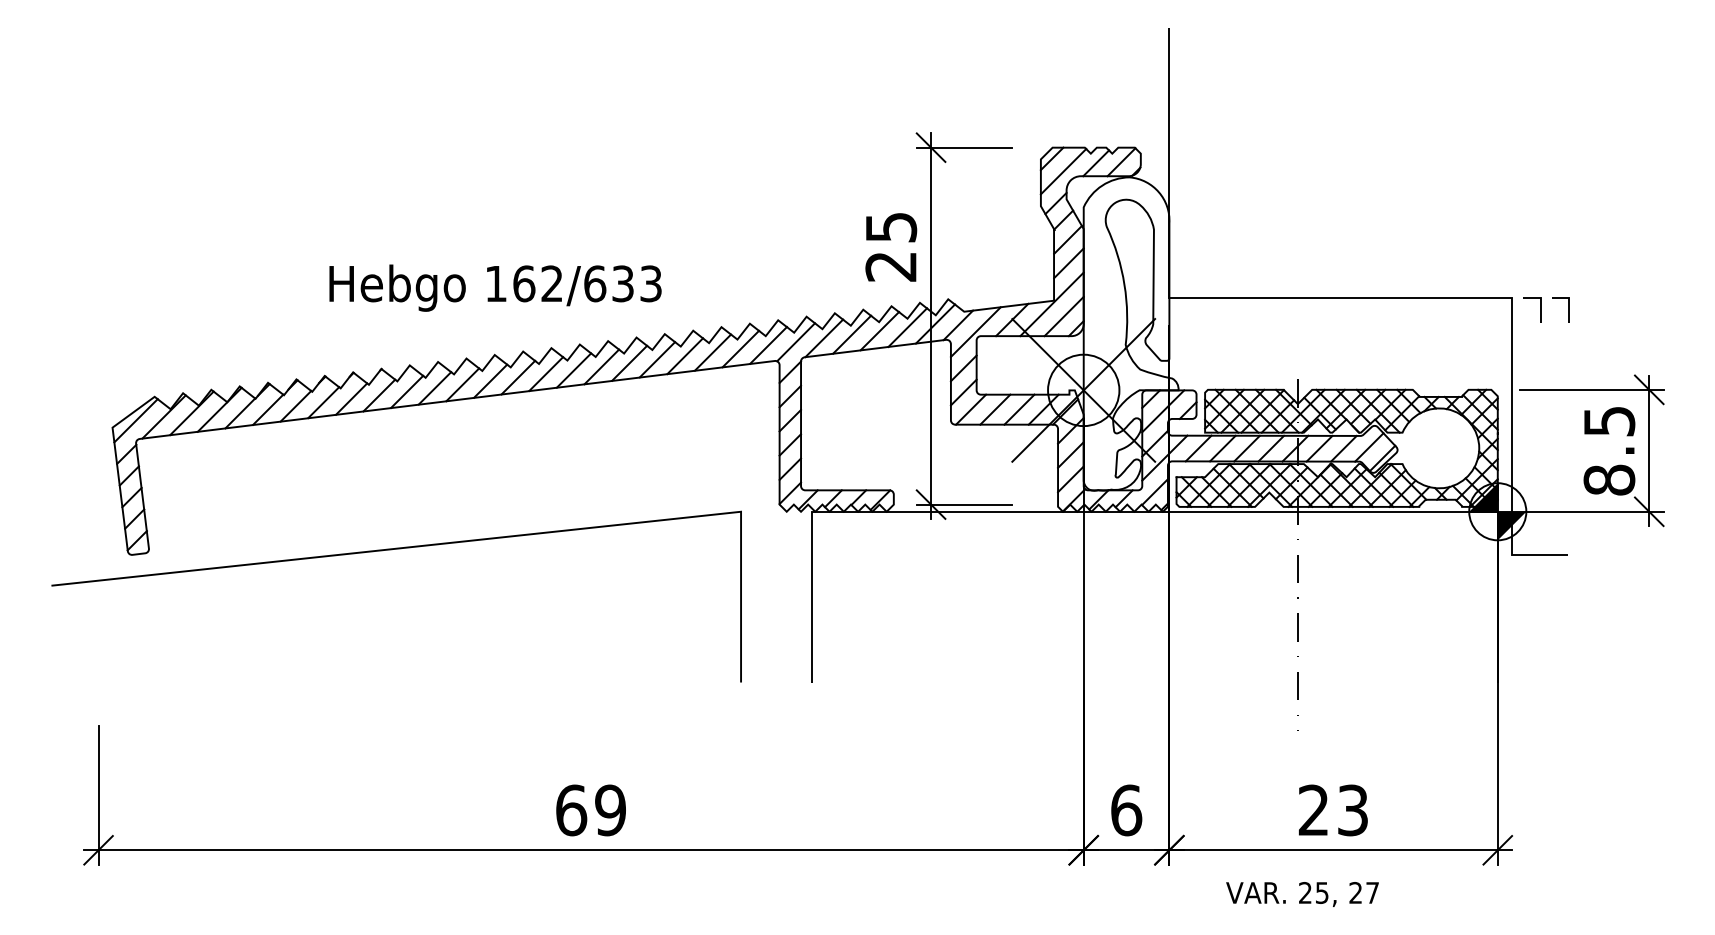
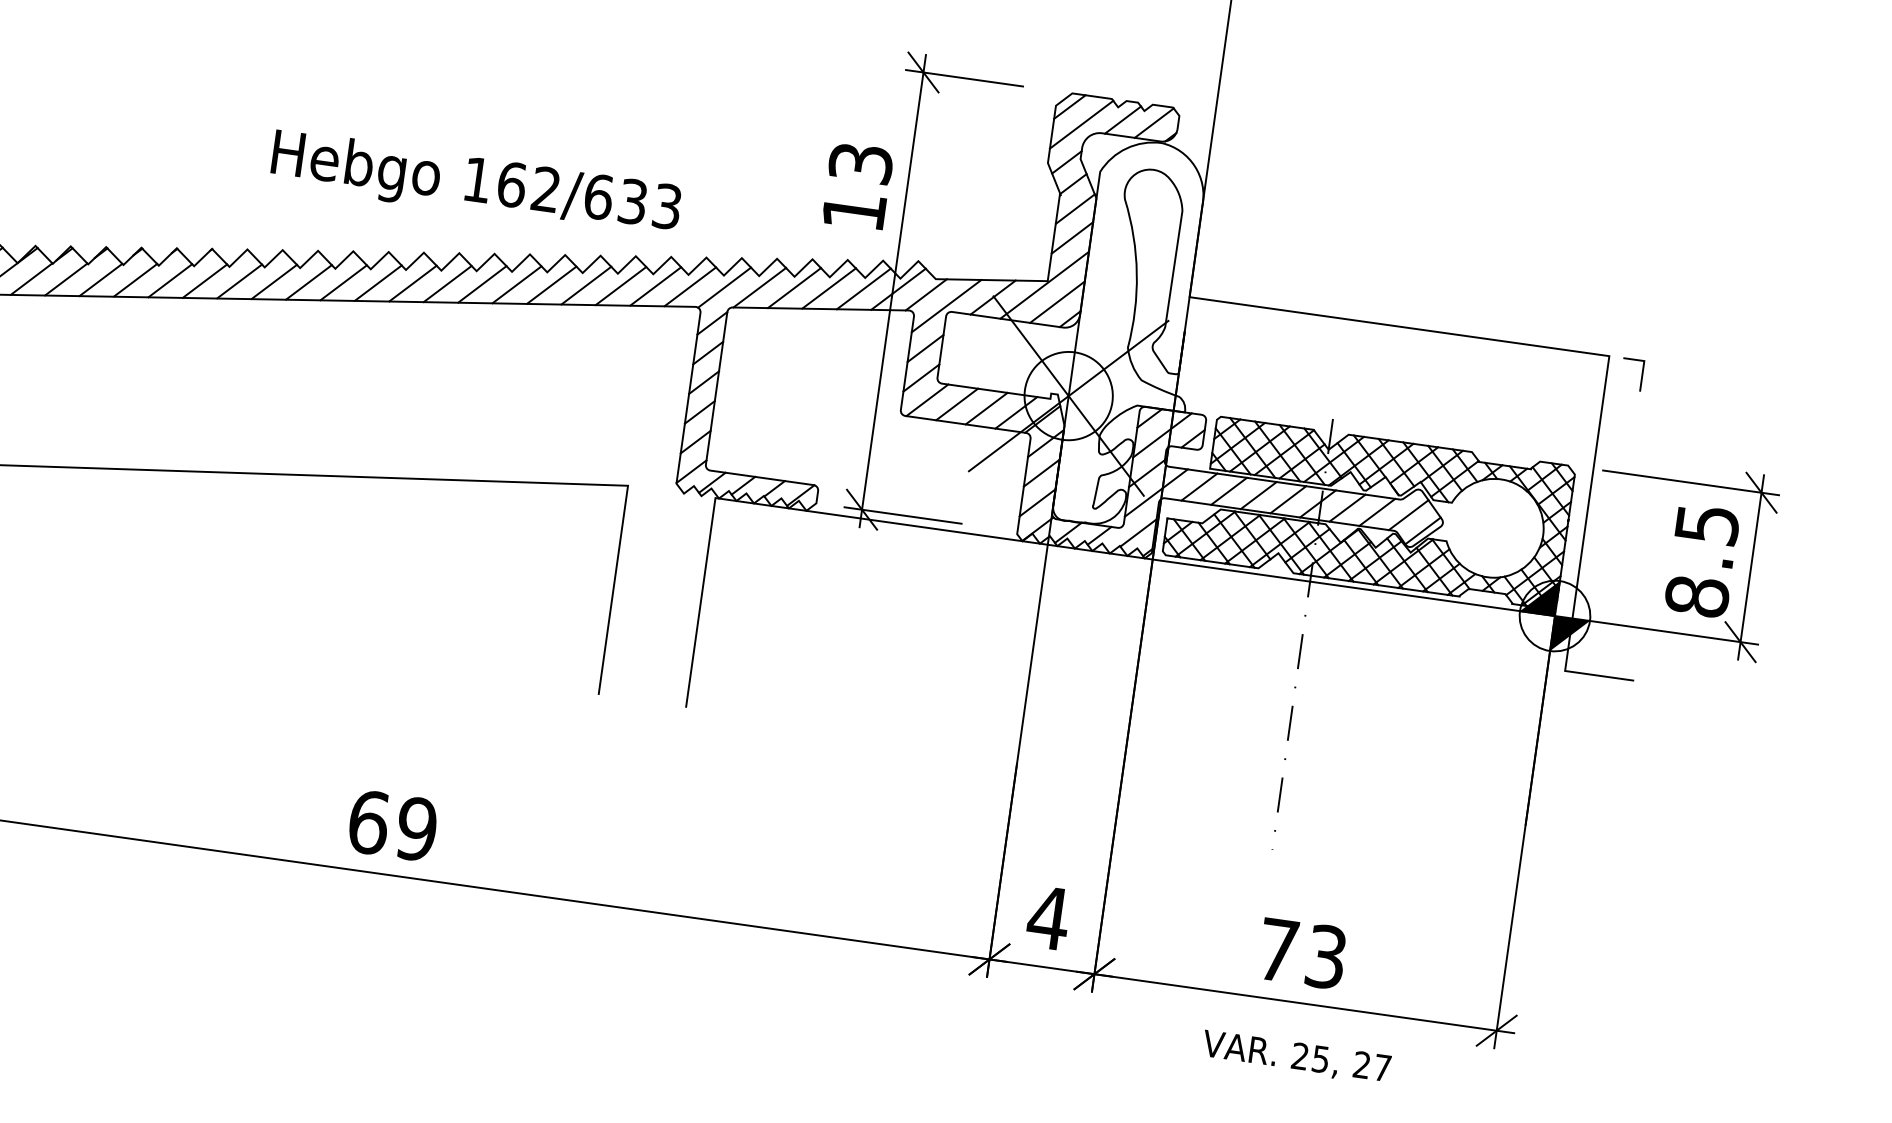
text: (890, 246) -> (856, 186), 25 -> 13
text: (495, 287) -> (476, 184), moved
line: (1568, 309) -> (1676, 380), removed
text: (1313, 809) -> (1277, 949), 23 -> 73
text: (1126, 810) -> (1048, 918), 6 -> 4
text: (1302, 894) -> (1296, 1057), moved

